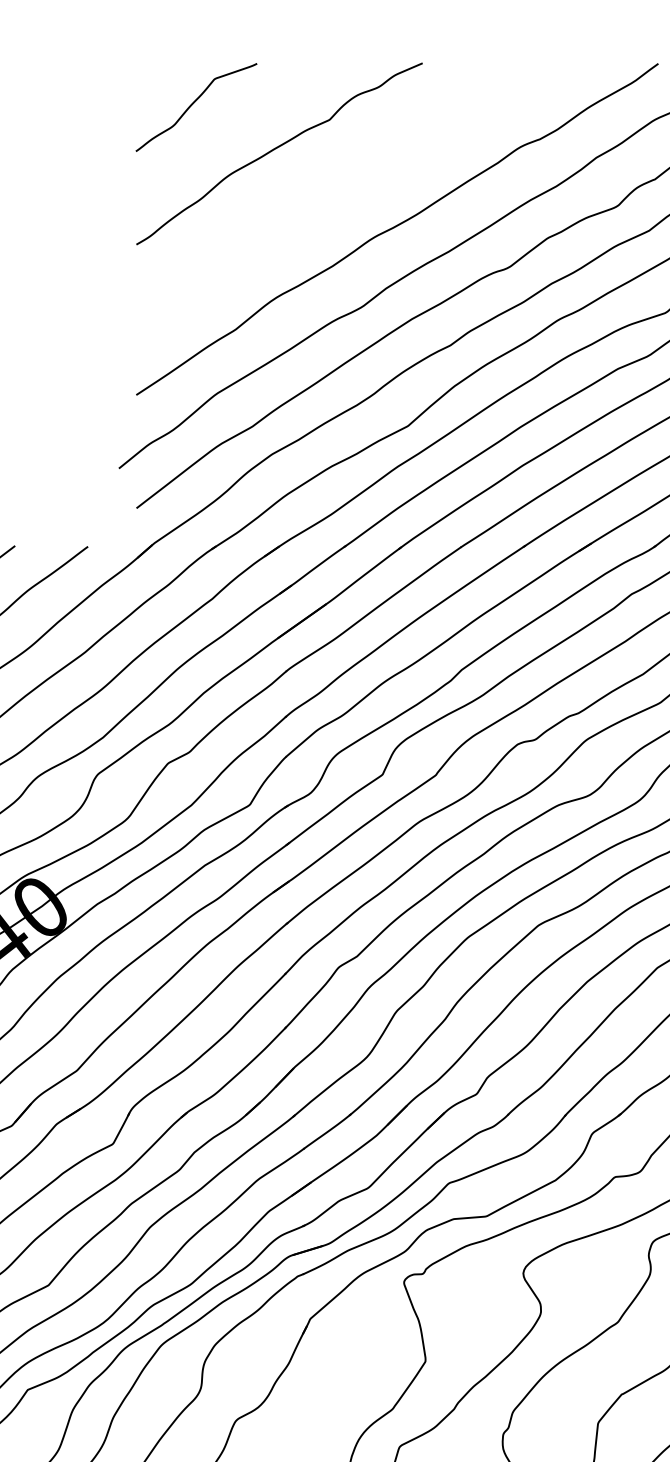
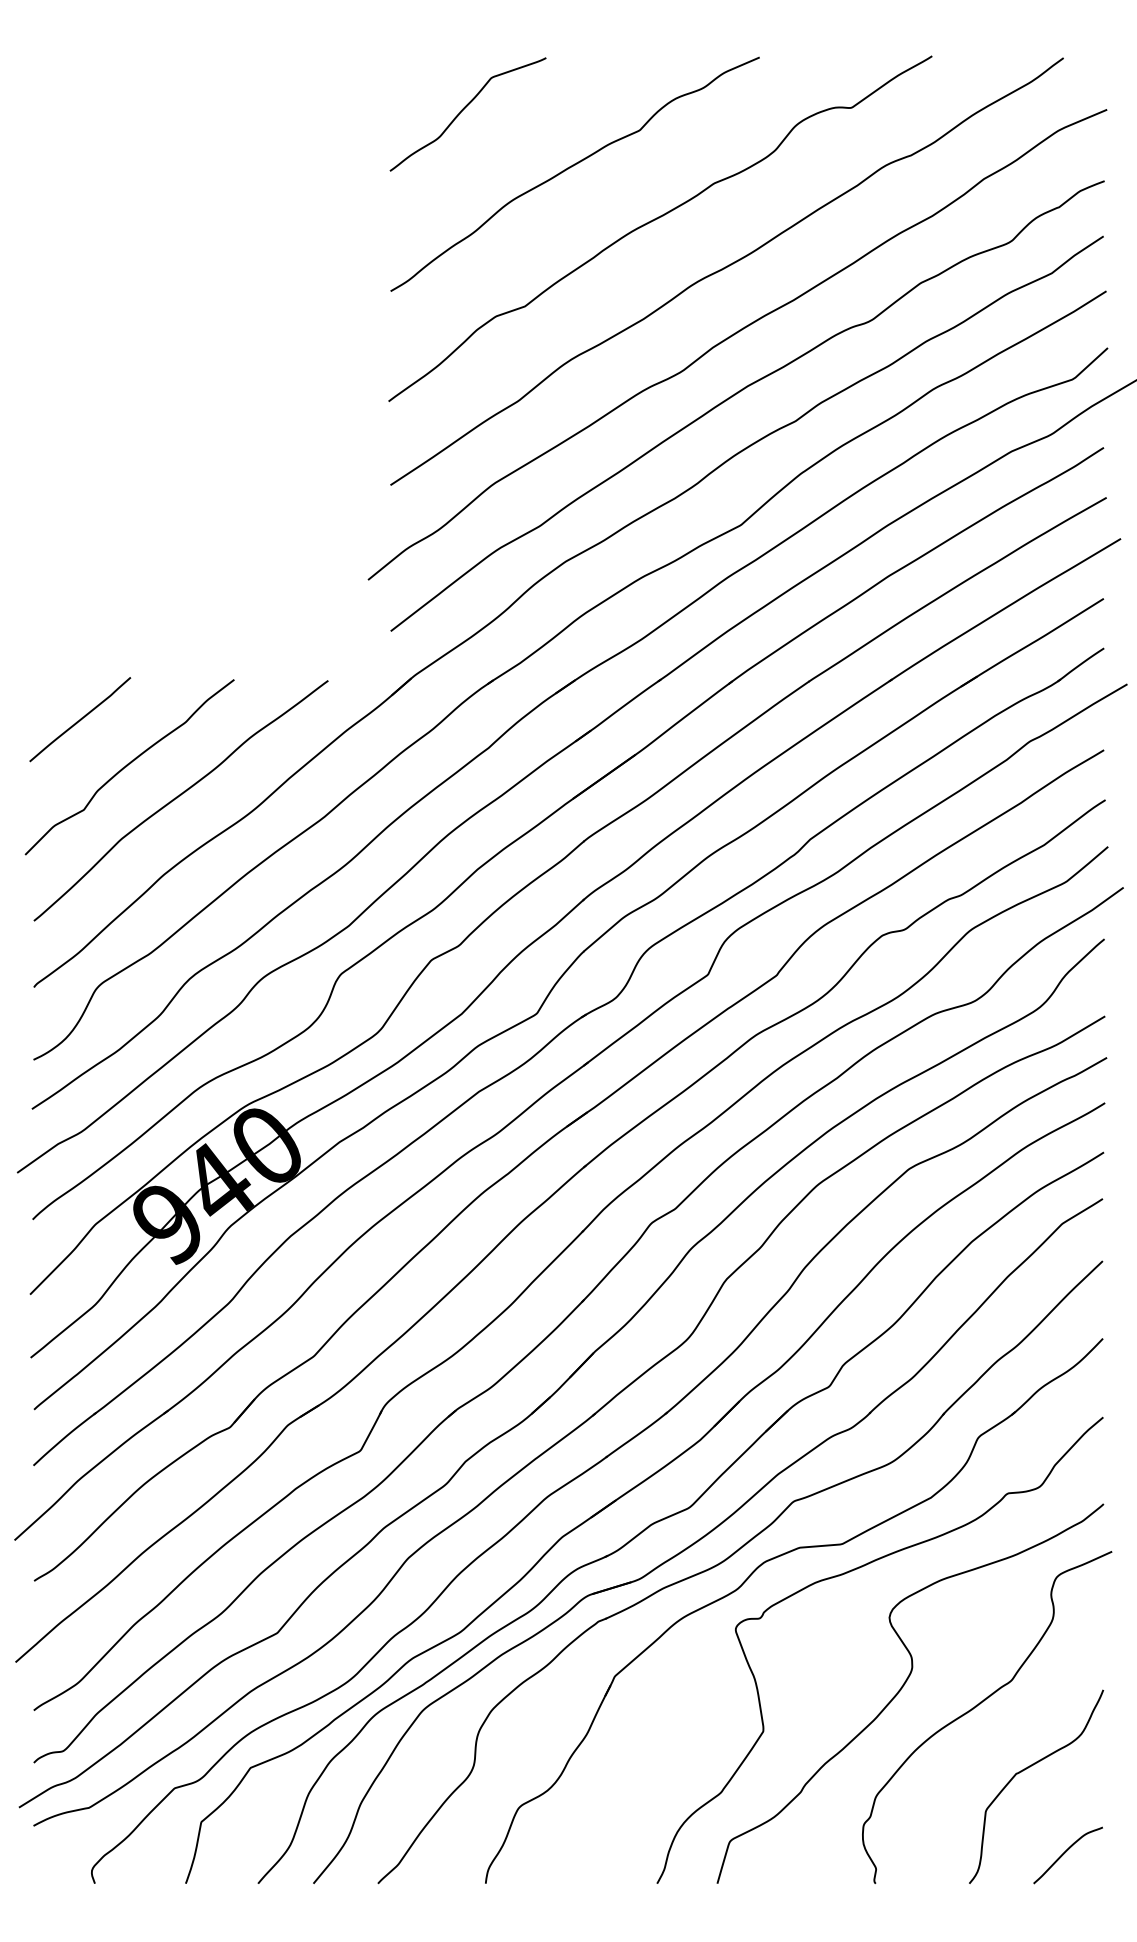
curve: (341, 189) -> (655, 220), added

